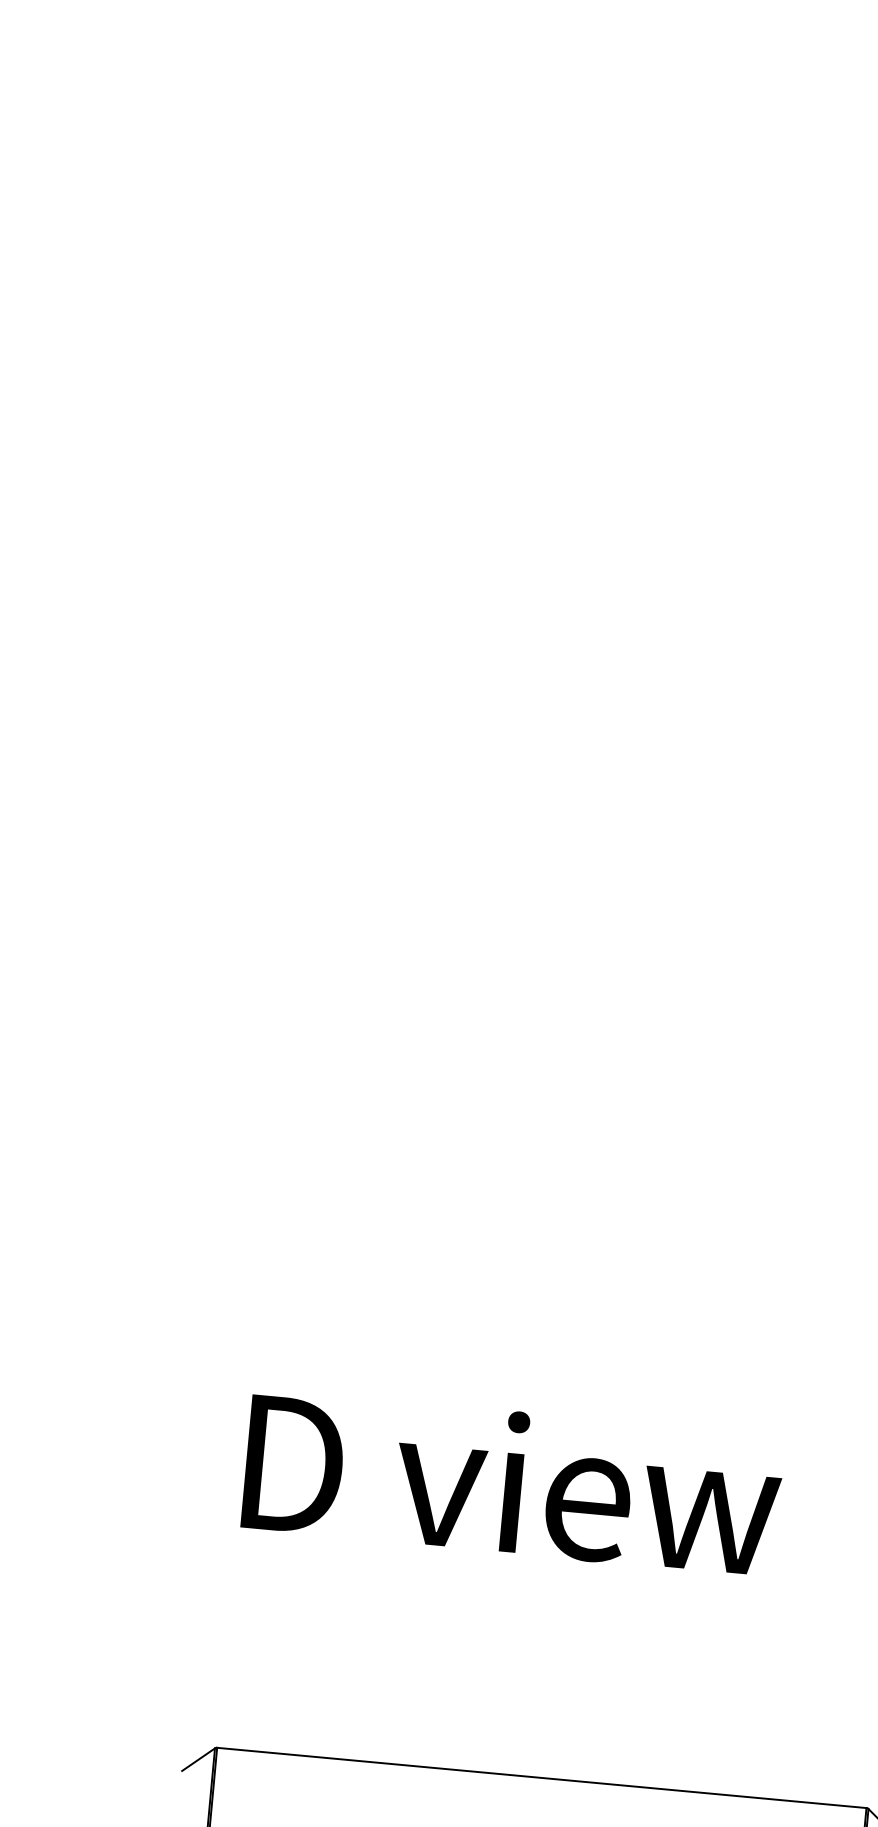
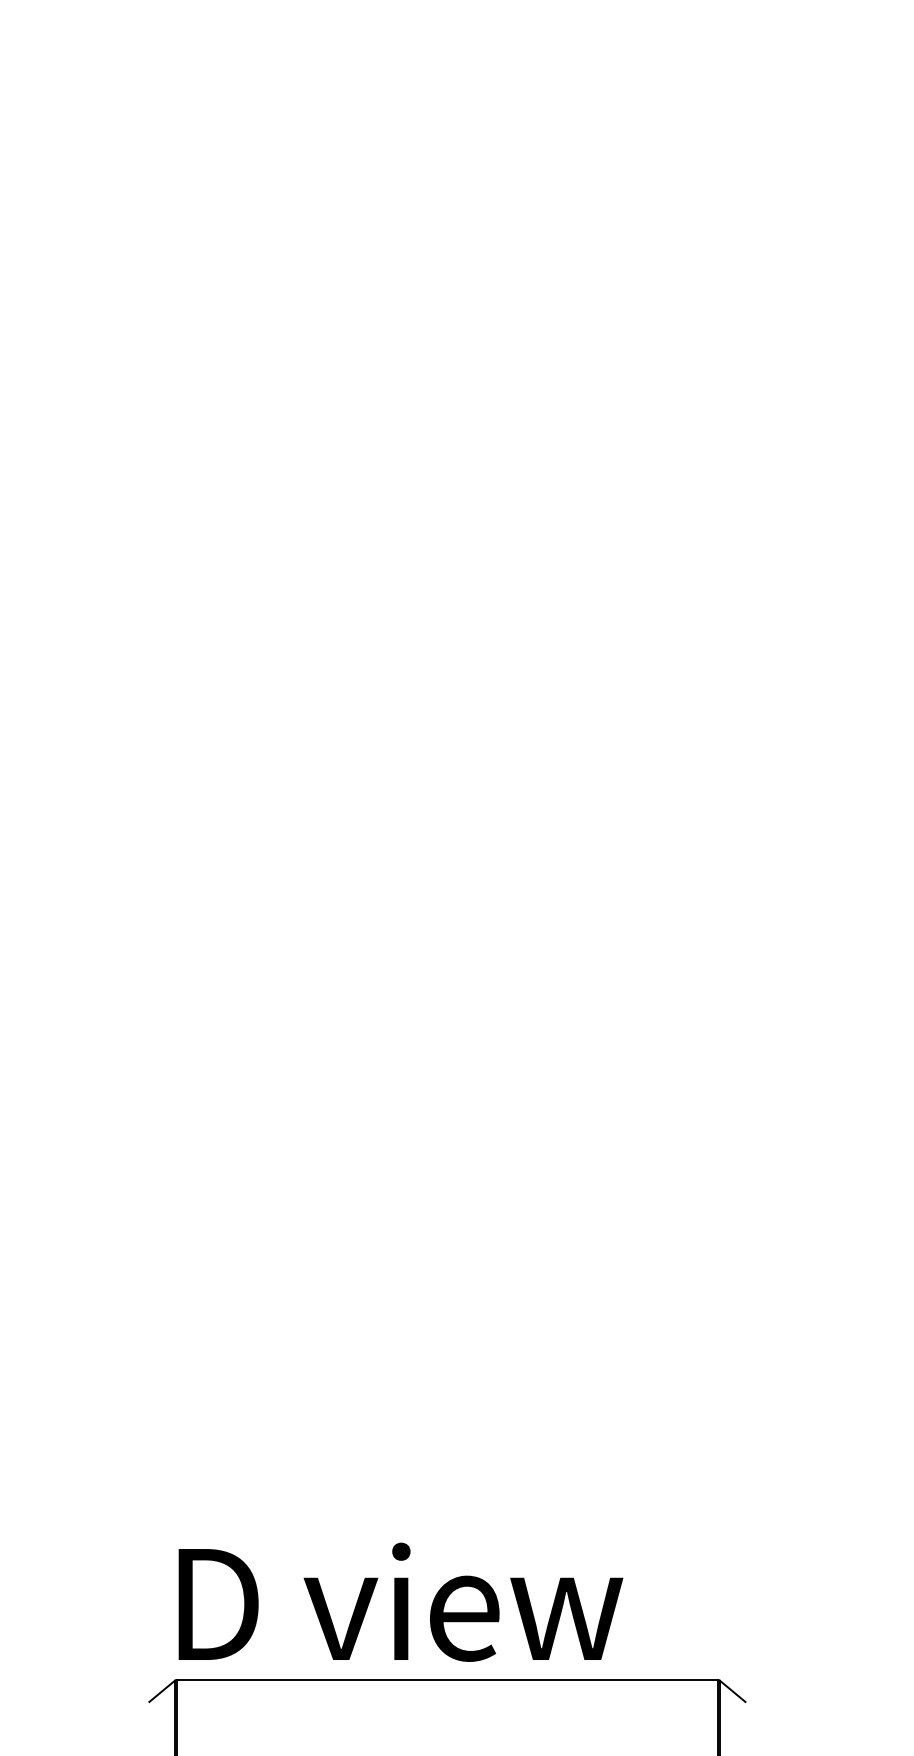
text: (512, 1481) -> (400, 1601), moved

